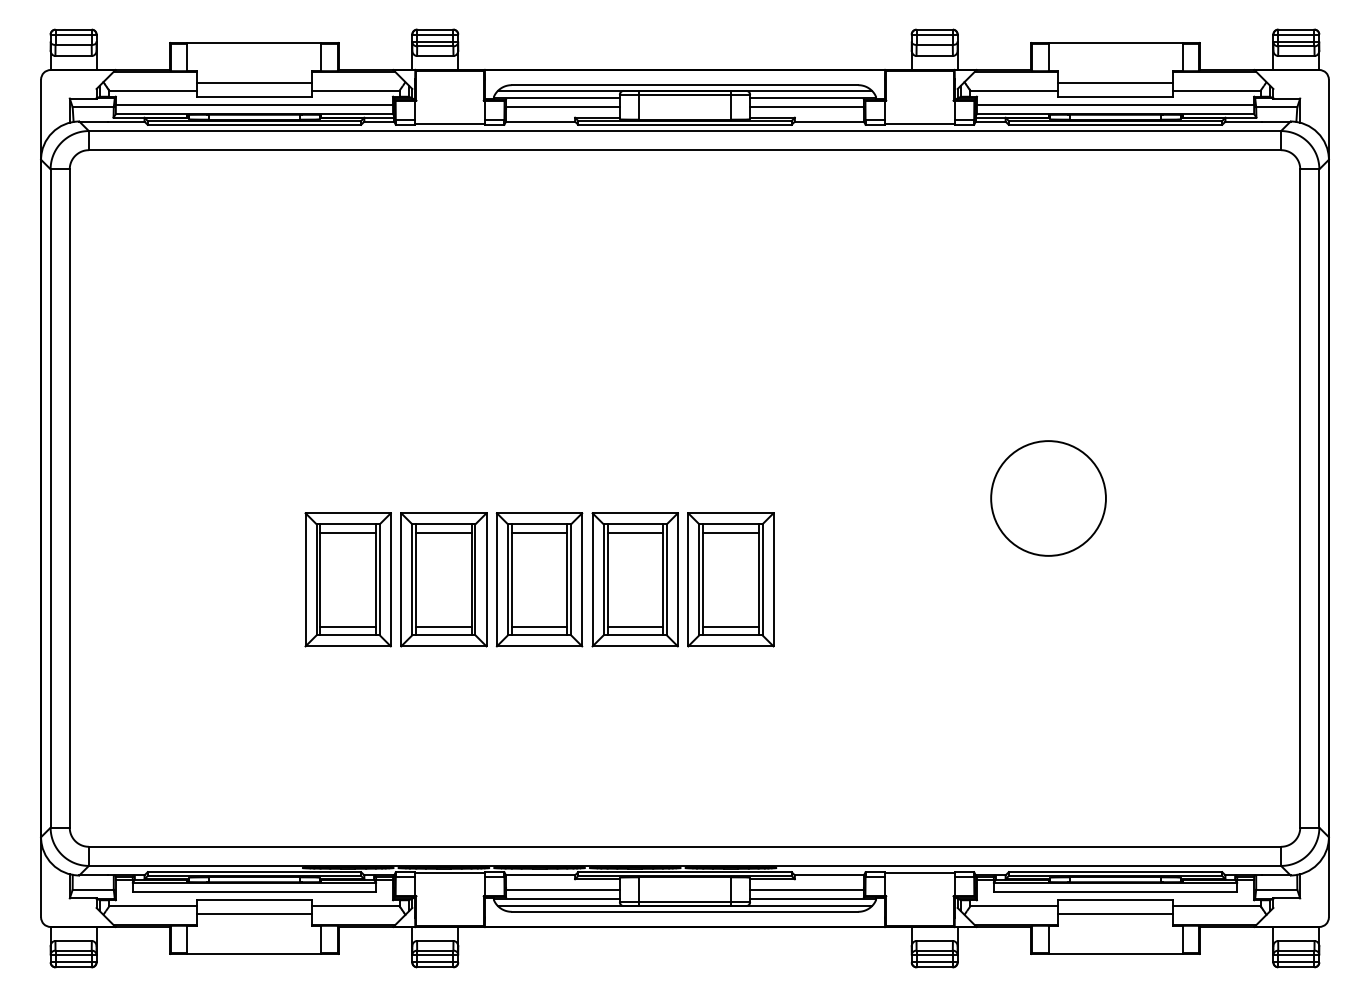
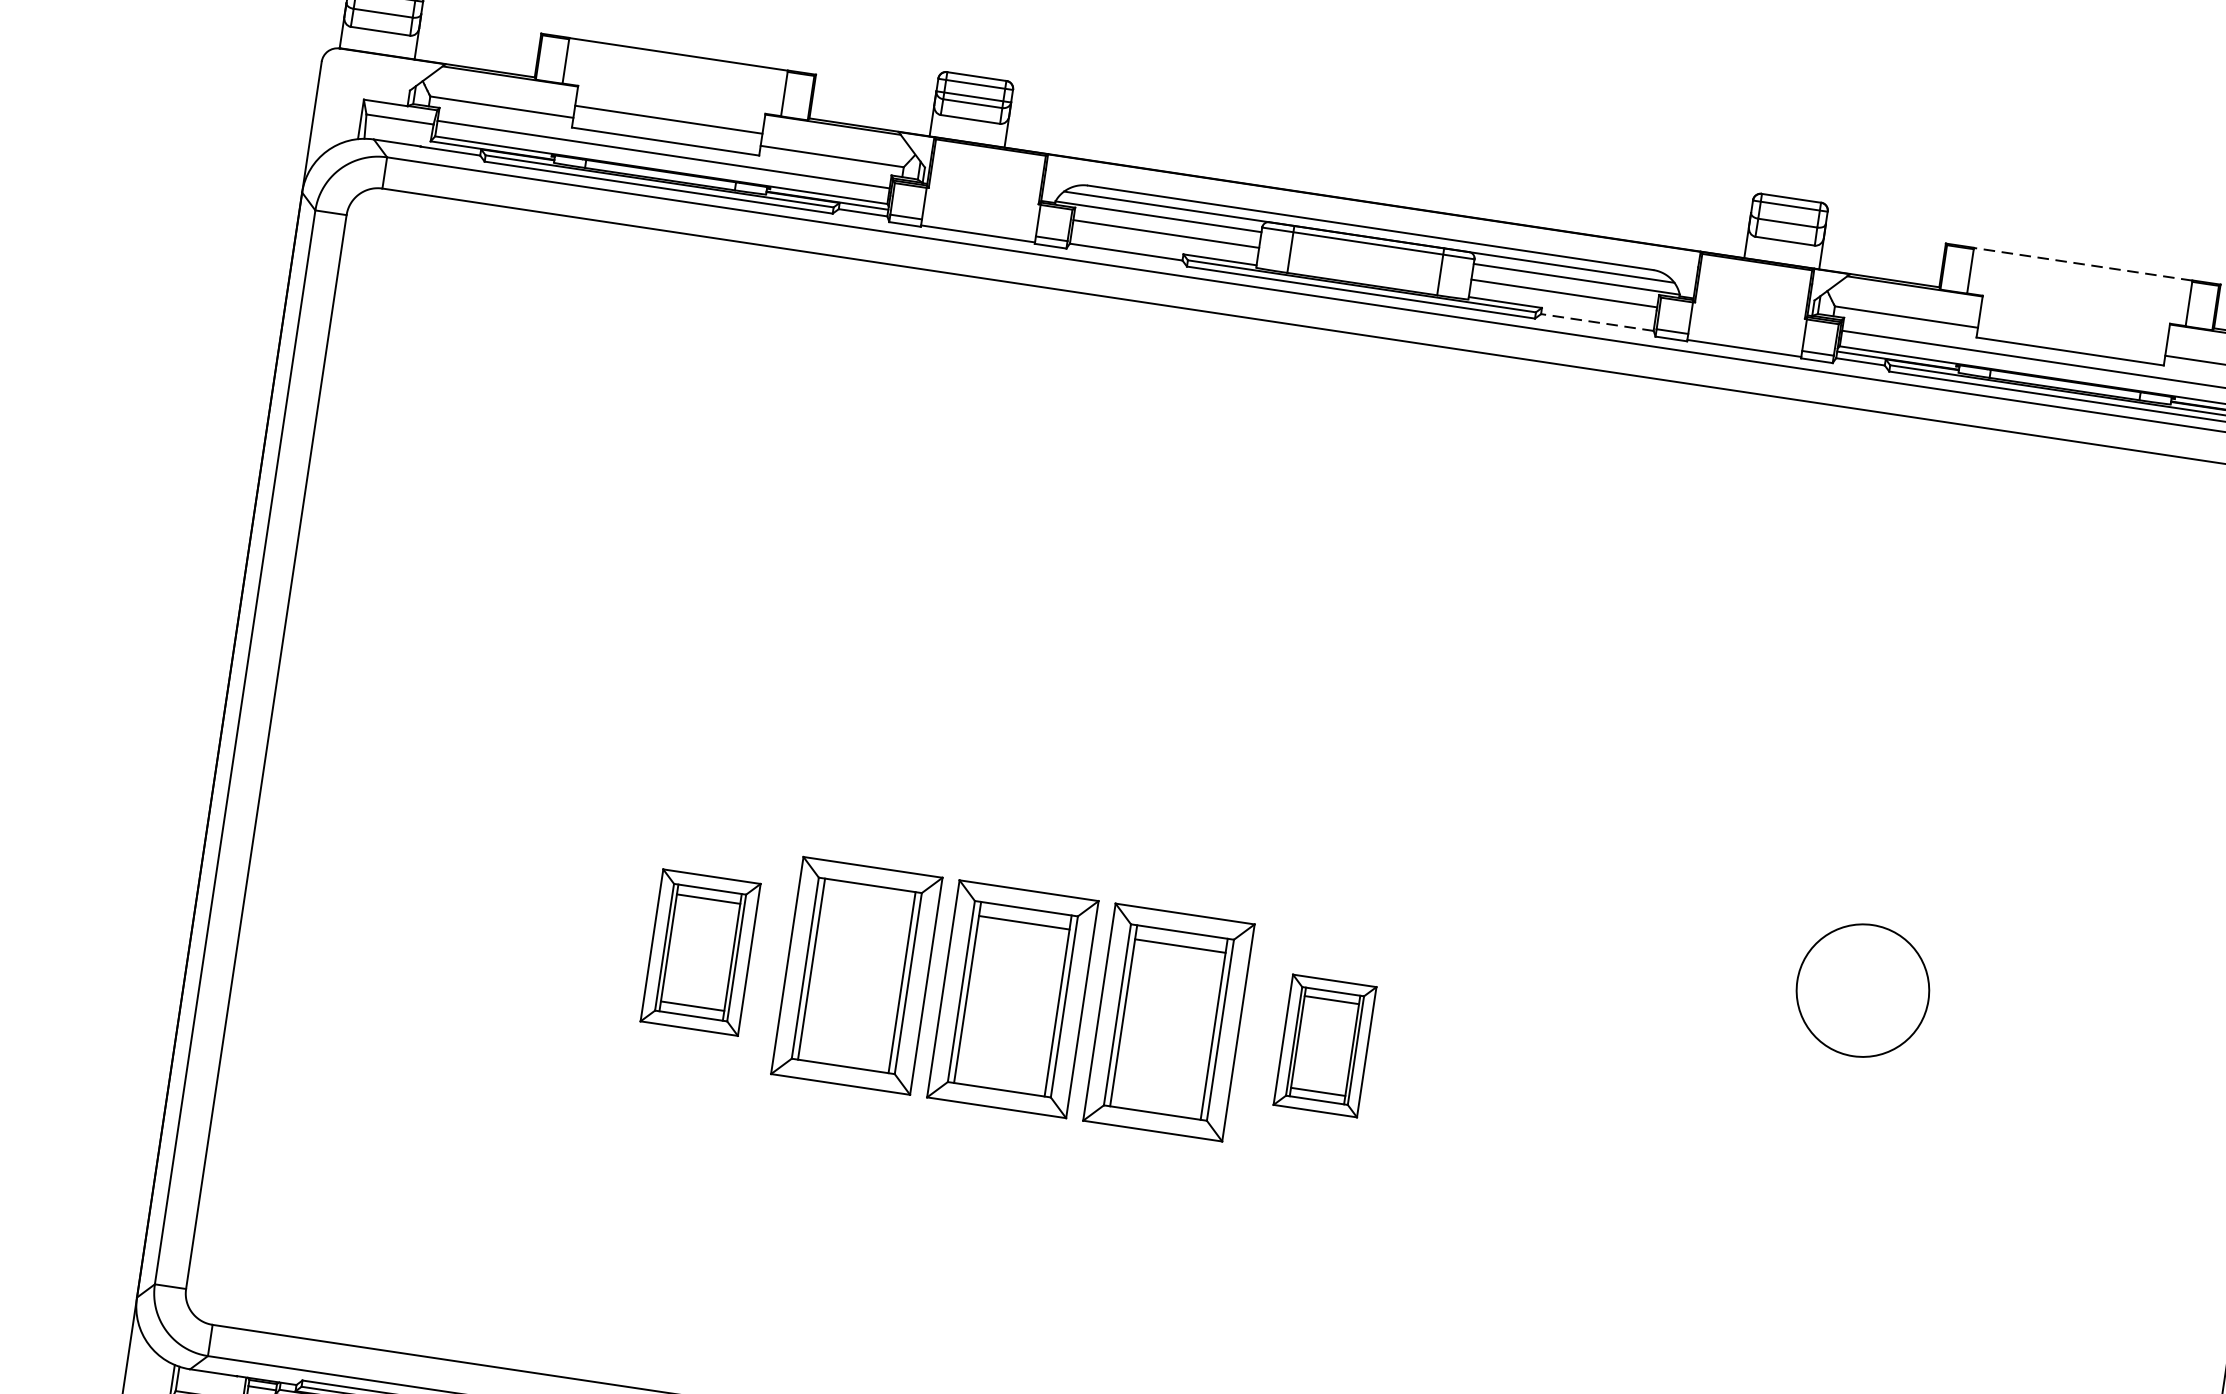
line: (1115, 43) -> (2083, 264), solid -> dashed
line: (1115, 83) -> (2073, 330), removed
line: (829, 121) -> (1597, 322), solid -> dashed
circle: (1048, 498) -> (1862, 990), size x0.7
line: (443, 532) -> (867, 898), removed
part: (347, 579) -> (699, 951), size x0.7
part: (730, 579) -> (1324, 1045), size x0.6
line: (443, 626) -> (844, 1051), removed
line: (539, 626) -> (1001, 1075), removed
line: (634, 626) -> (1156, 1098), removed

